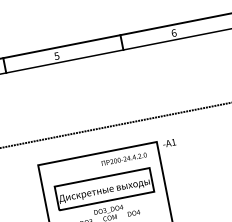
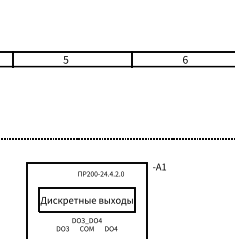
text: (123, 158) -> (100, 173), moved

